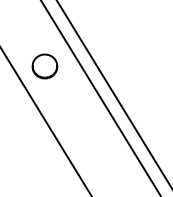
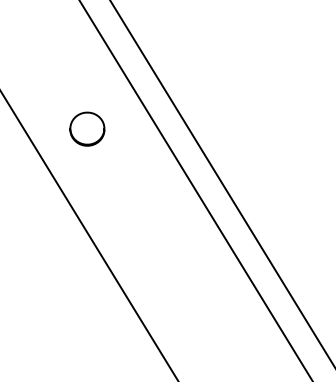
part: (44, 66) -> (86, 128), size x0.71

